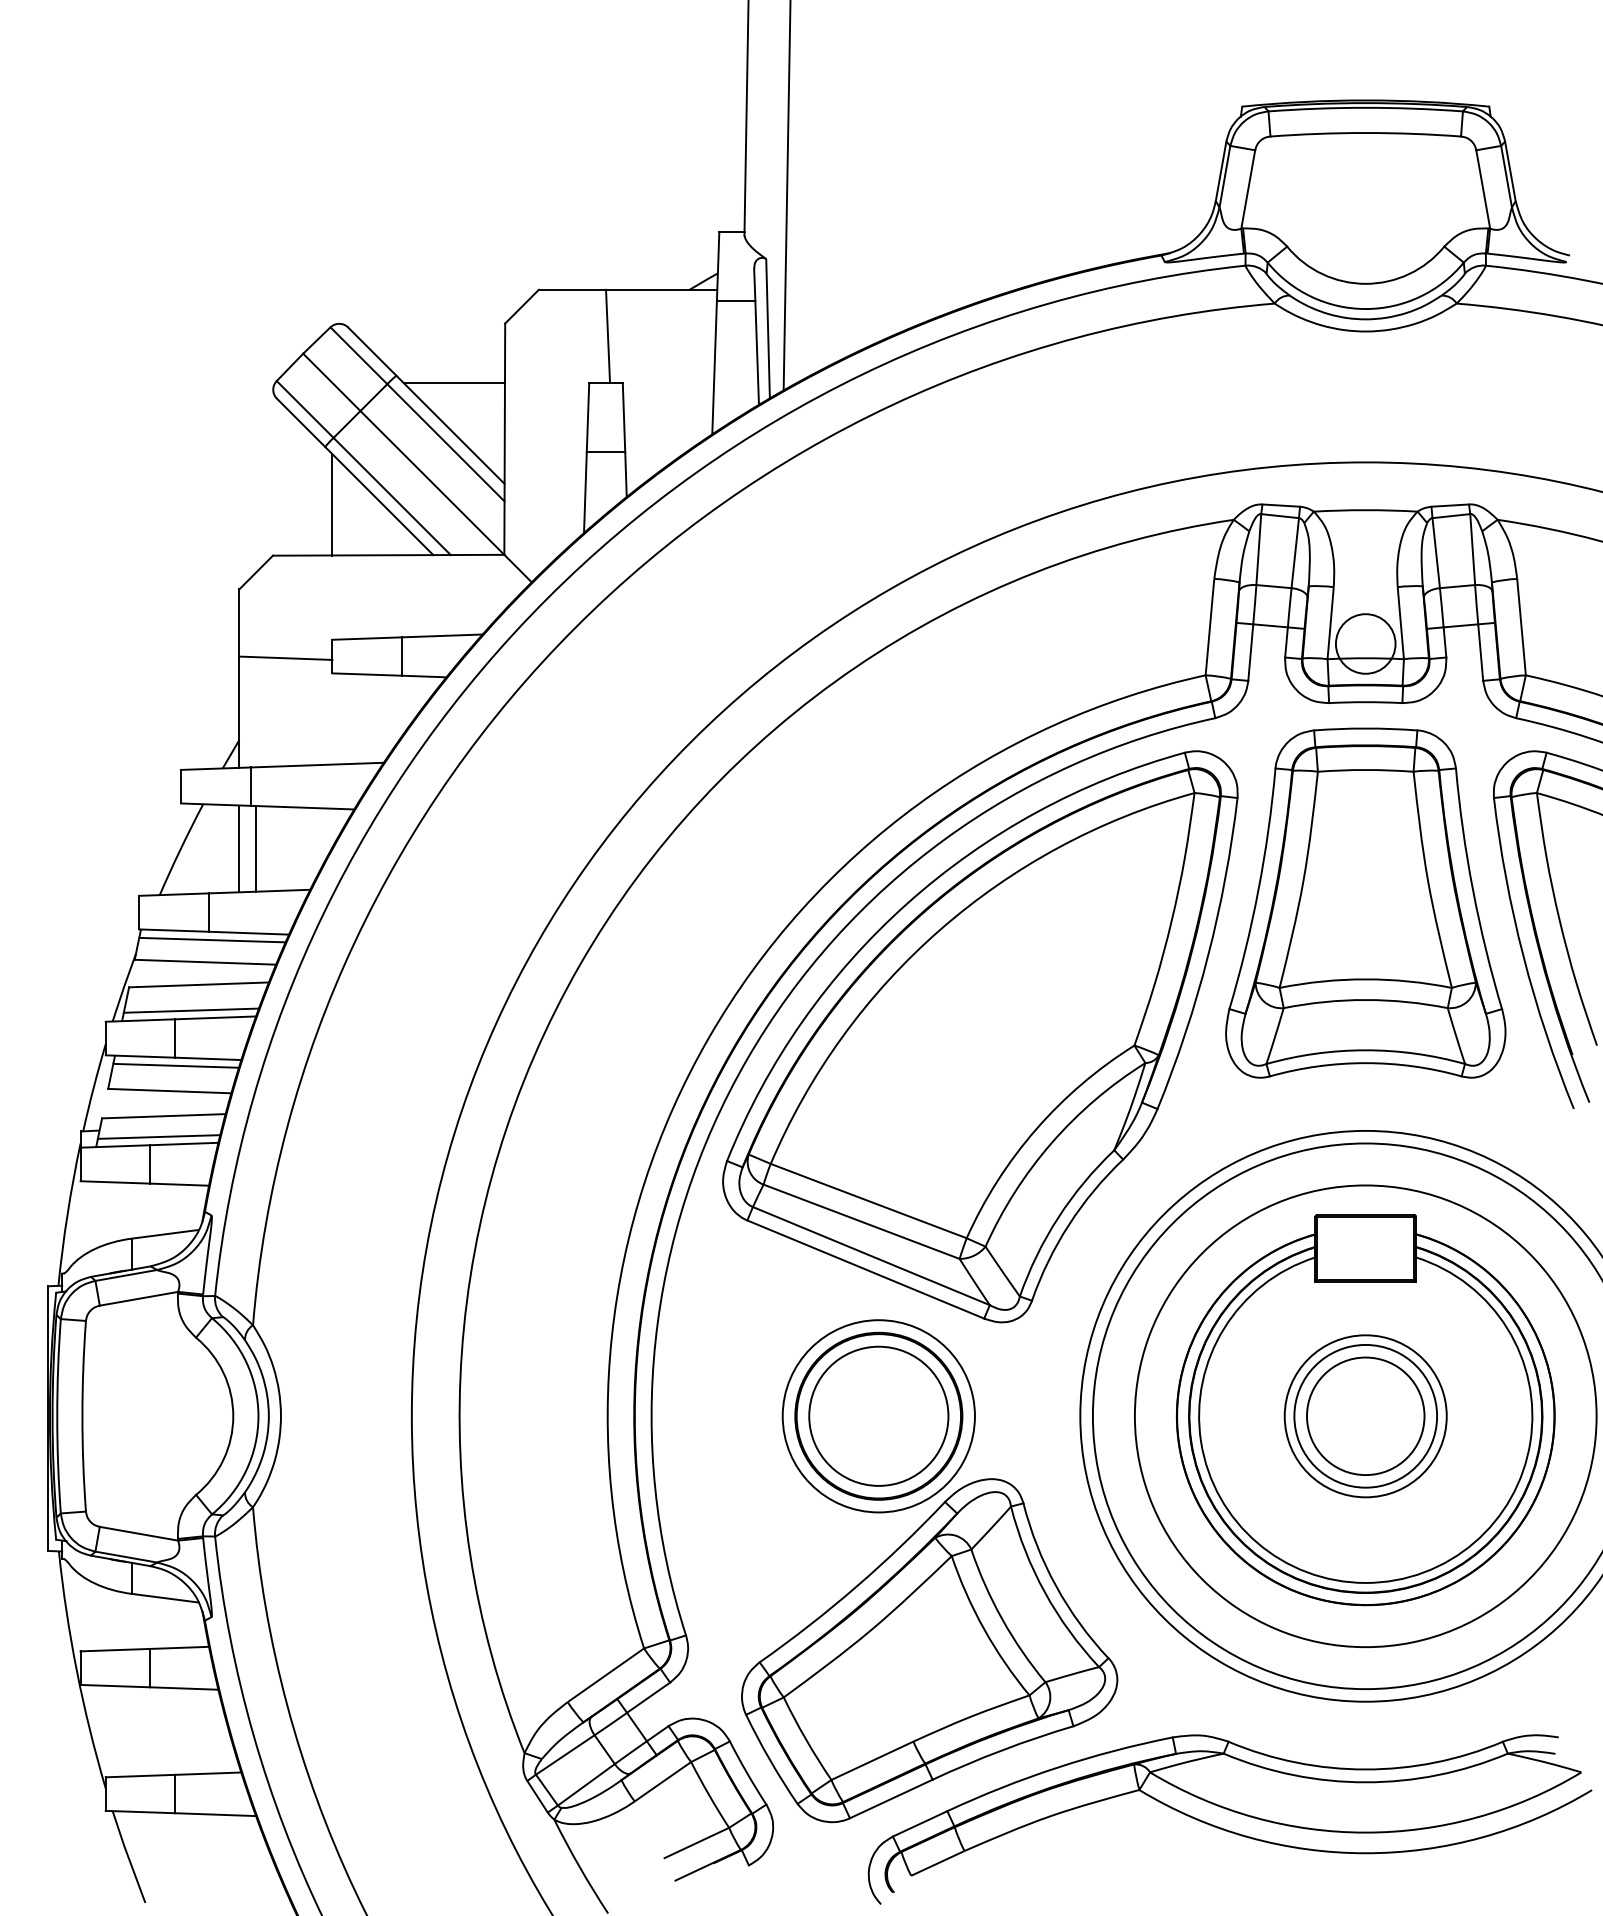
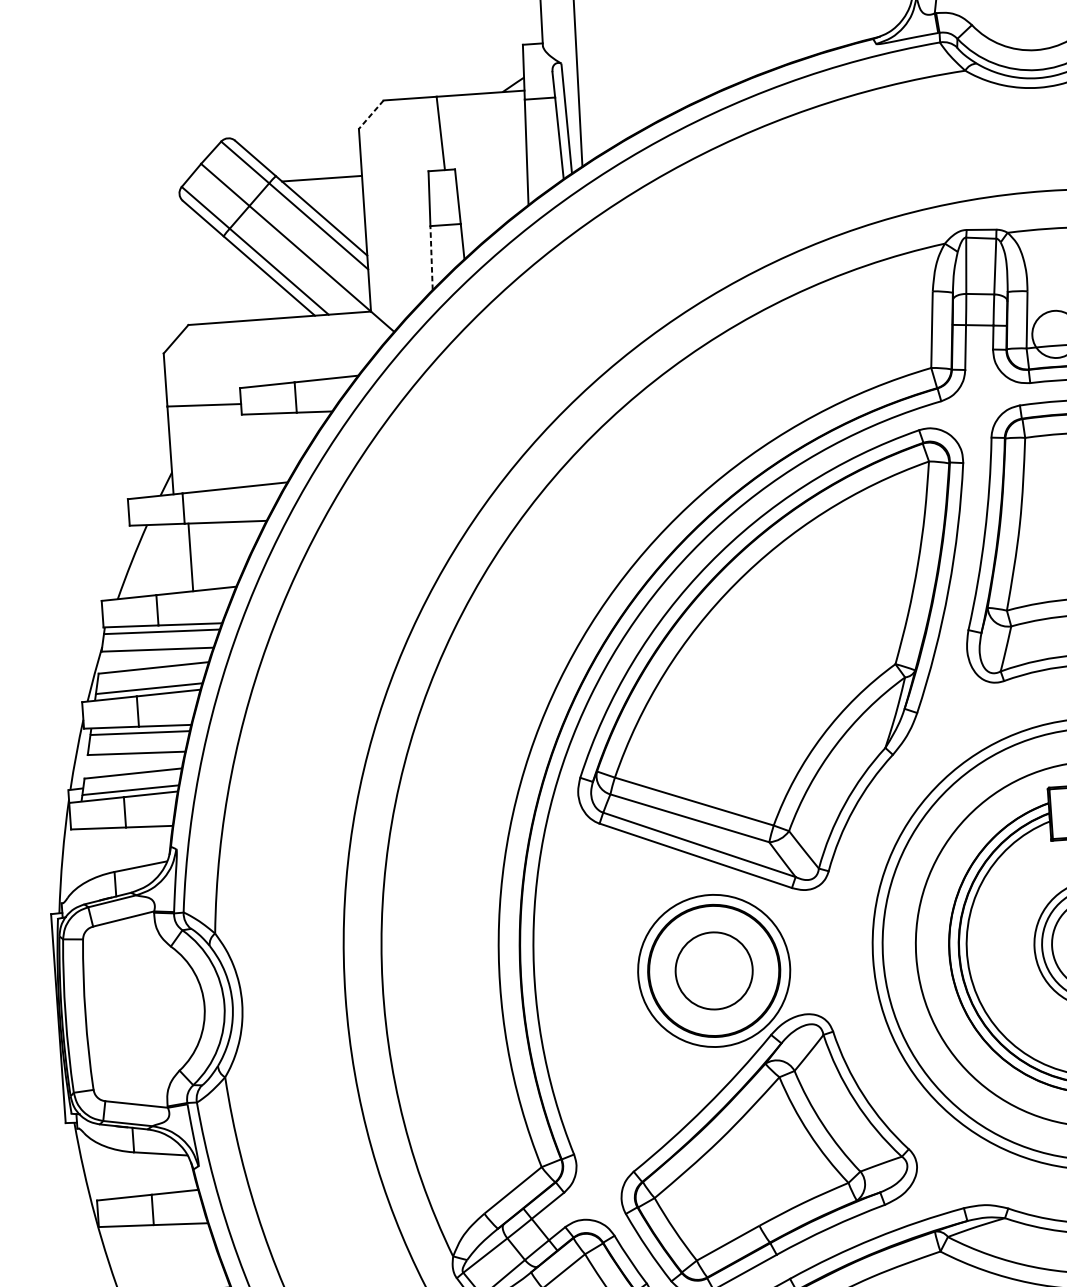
line: (522, 306) -> (371, 114), solid -> dashed
line: (585, 492) -> (431, 257), solid -> dashed
line: (332, 504) -> (232, 281), removed
line: (239, 848) -> (178, 558), removed
circle: (878, 1415) -> (713, 970), size x0.7

